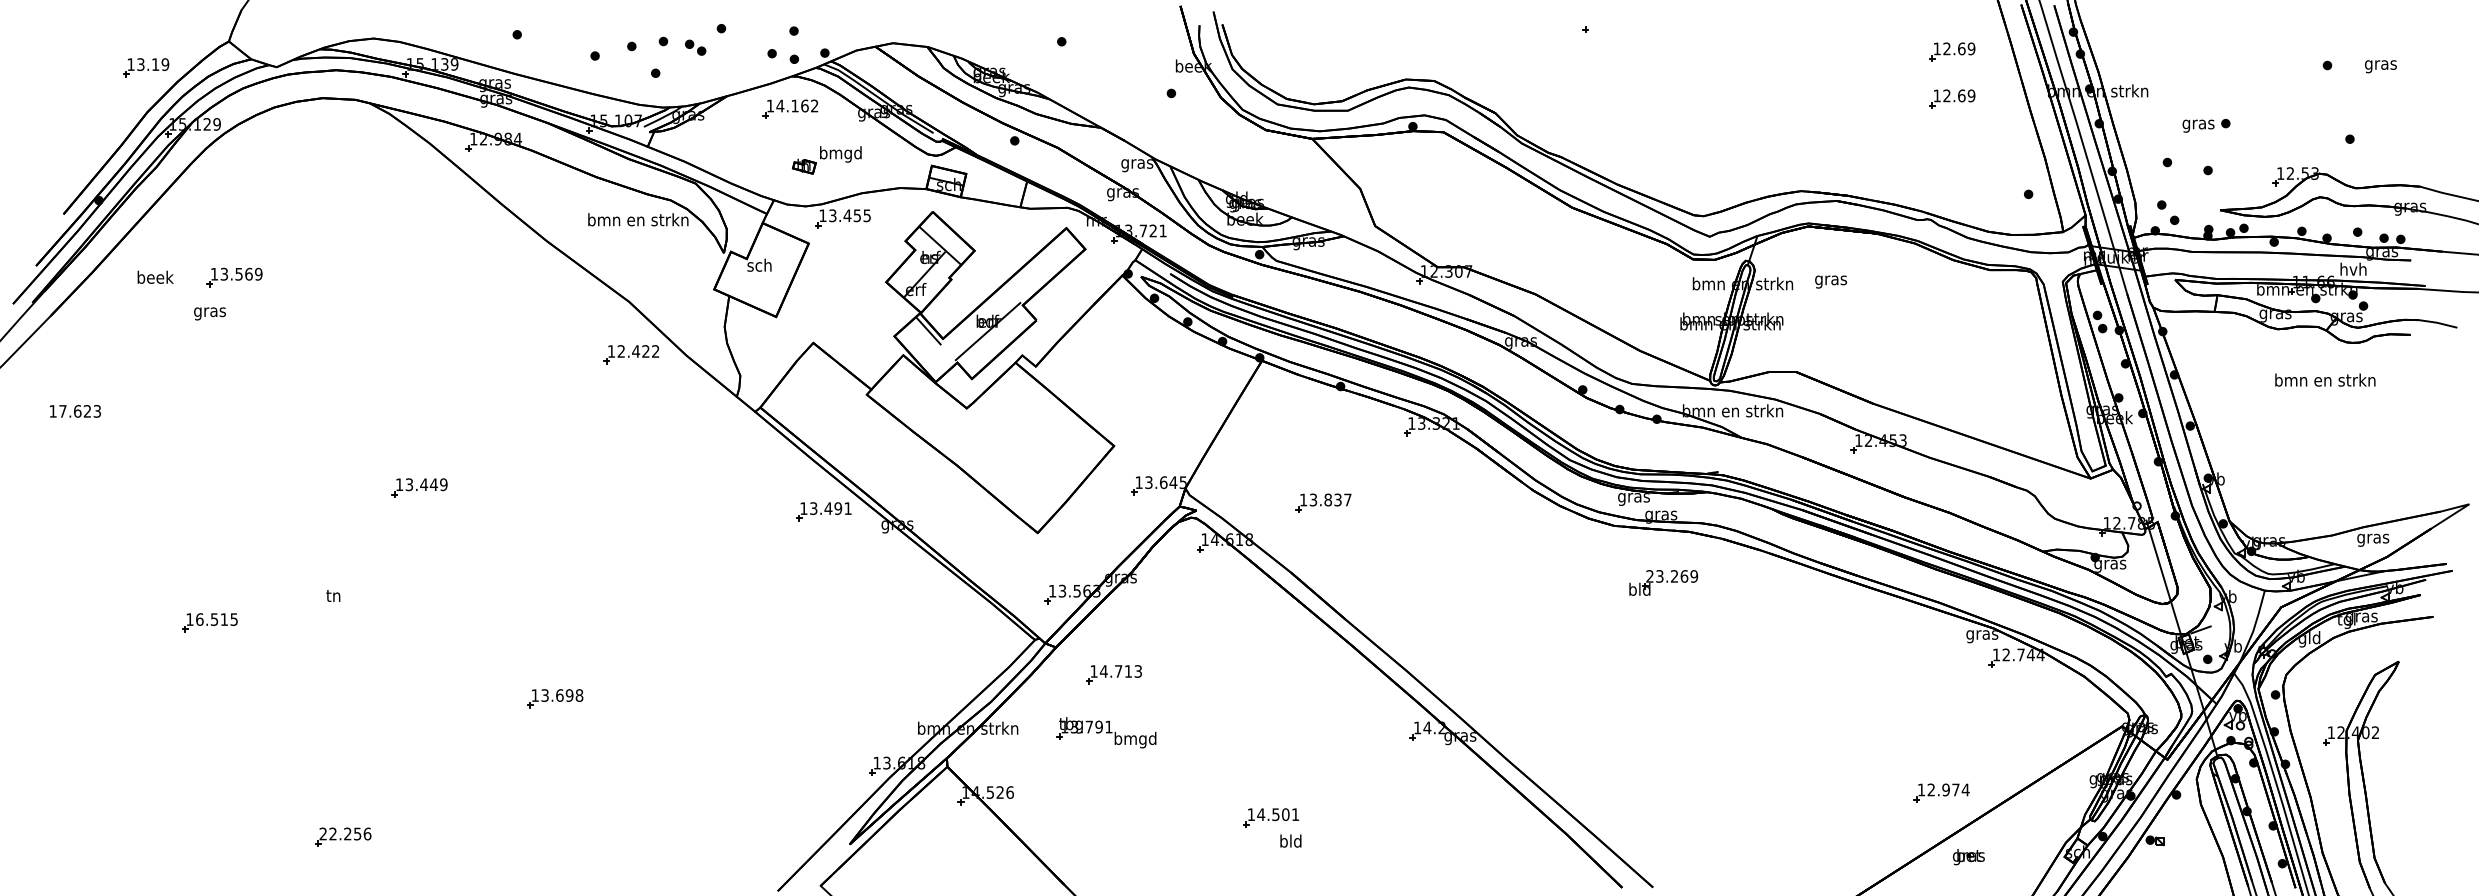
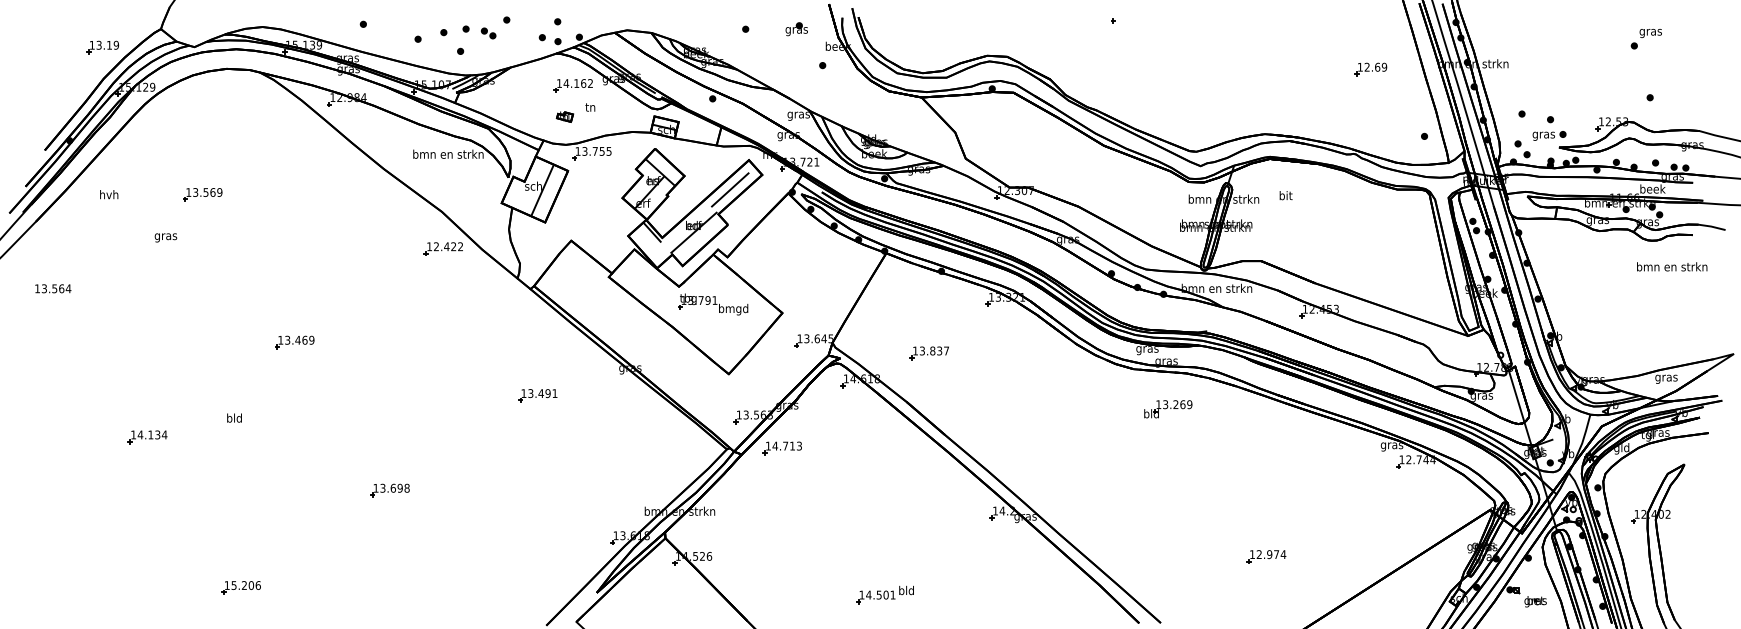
part: (1134, 41) -> (796, 29), added
part: (1952, 51) -> (1371, 36), removed
text: (2380, 66) -> (1650, 33), moved
part: (790, 108) -> (573, 85), moved
part: (2206, 125) -> (1549, 135), moved
text: (840, 154) -> (590, 108), bmgd -> tn
text: (847, 215) -> (595, 151), 13.455 -> 13.755
text: (2353, 268) -> (1652, 188), hvh -> beek
line: (1039, 270) -> (730, 189), added
line: (772, 271) -> (542, 190), added
text: (155, 276) -> (109, 194), beek -> hvh
part: (234, 277) -> (202, 194), moved
text: (1831, 280) -> (1286, 196), gras -> bit
text: (209, 313) -> (165, 237), moved
text: (2325, 379) -> (1672, 266), moved
text: (80, 411) -> (56, 288), 17.623 -> 13.564
text: (433, 484) -> (304, 340), 13.449 -> 13.469
part: (823, 511) -> (537, 395), moved
text: (1649, 576) -> (1158, 404), 23.269 -> 13.269
text: (333, 595) -> (234, 418), tn -> bld
text: (216, 619) -> (152, 434), 16.515 -> 14.134
part: (1113, 674) -> (782, 448), moved
part: (1106, 732) -> (713, 304), moved
part: (1941, 792) -> (1266, 556), moved
part: (1271, 817) -> (876, 597), moved
text: (340, 833) -> (239, 585), 22.256 -> 15.206
part: (1968, 857) -> (1535, 602), moved

